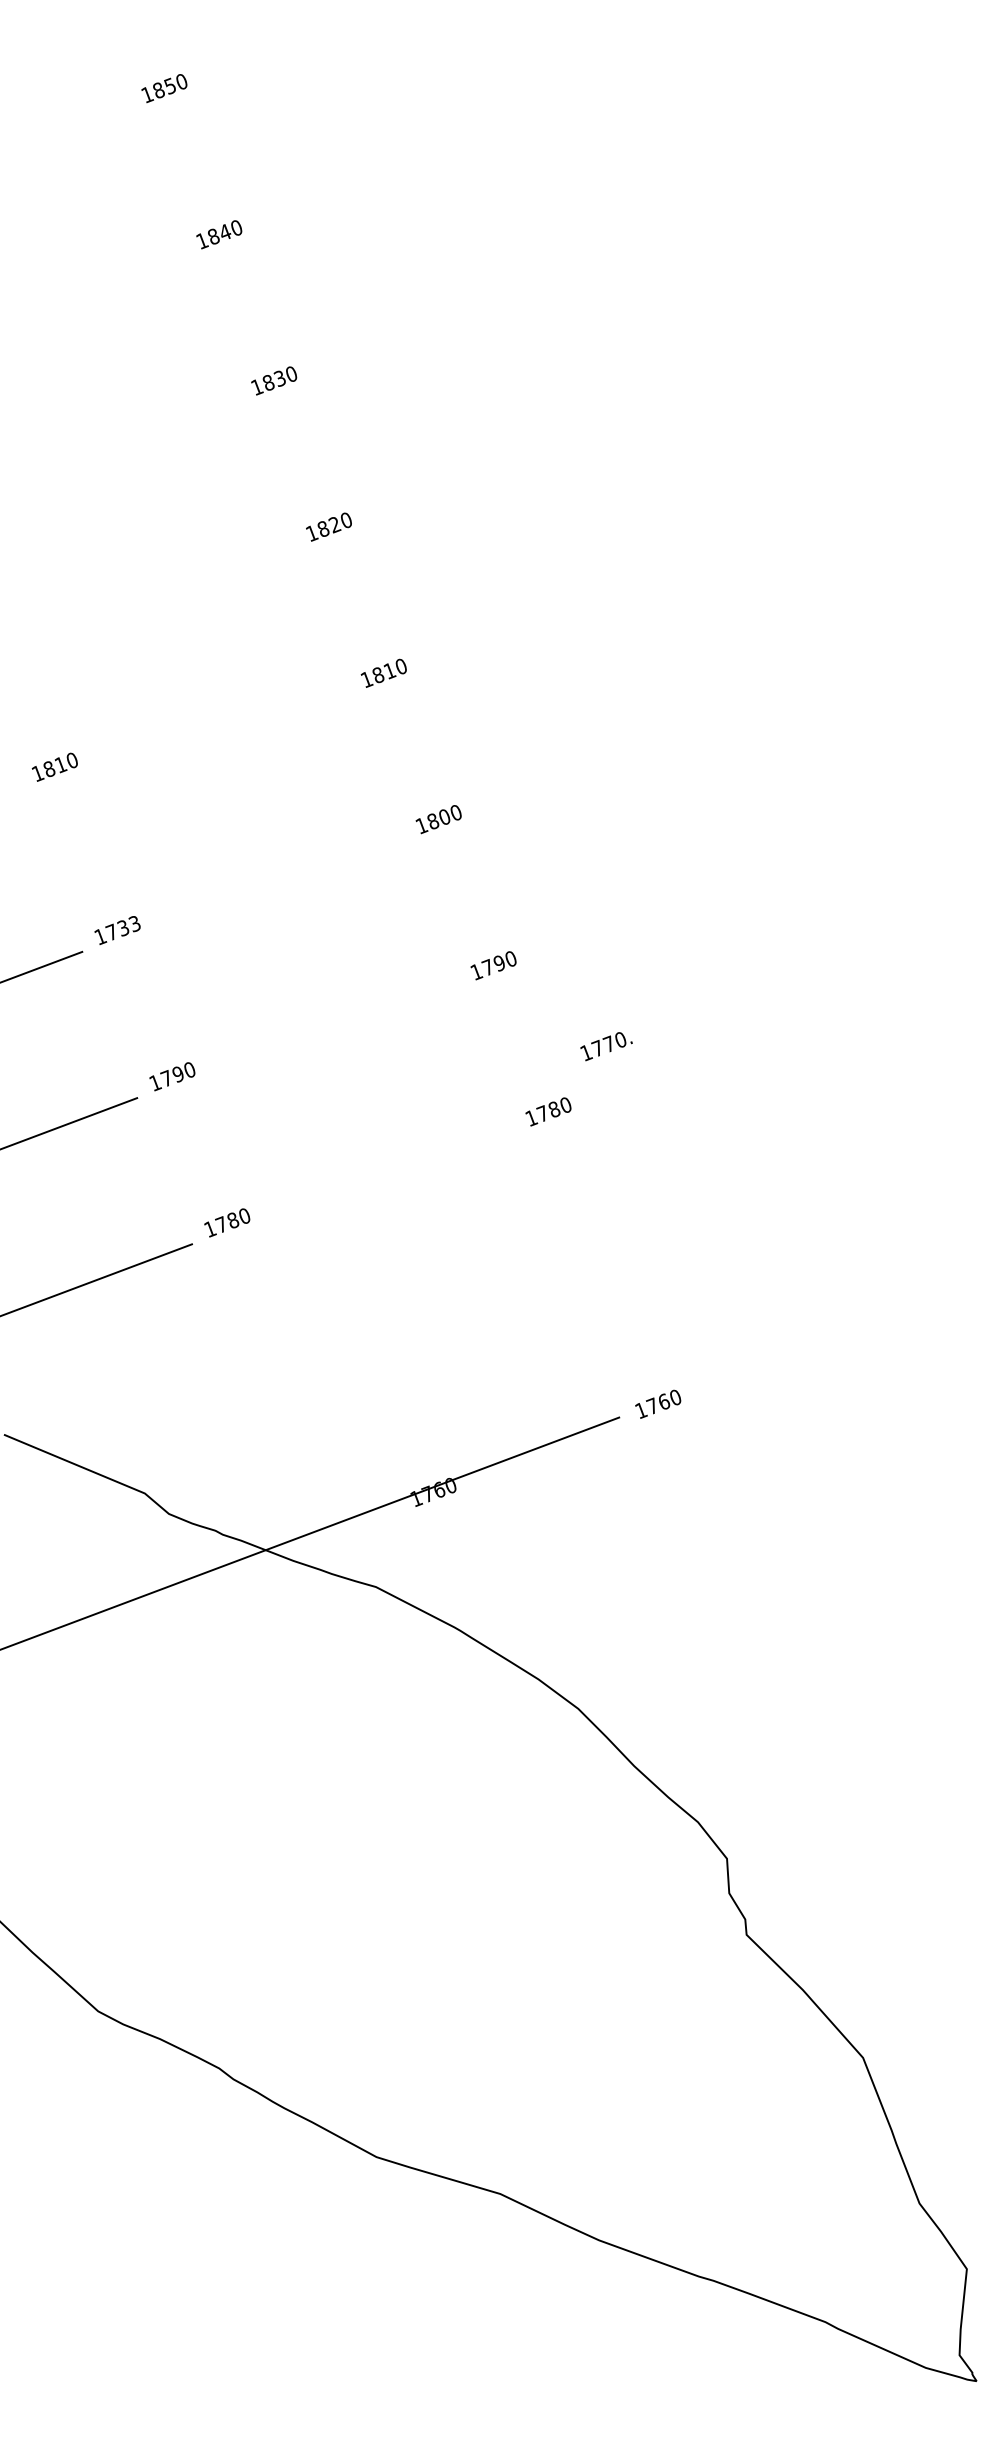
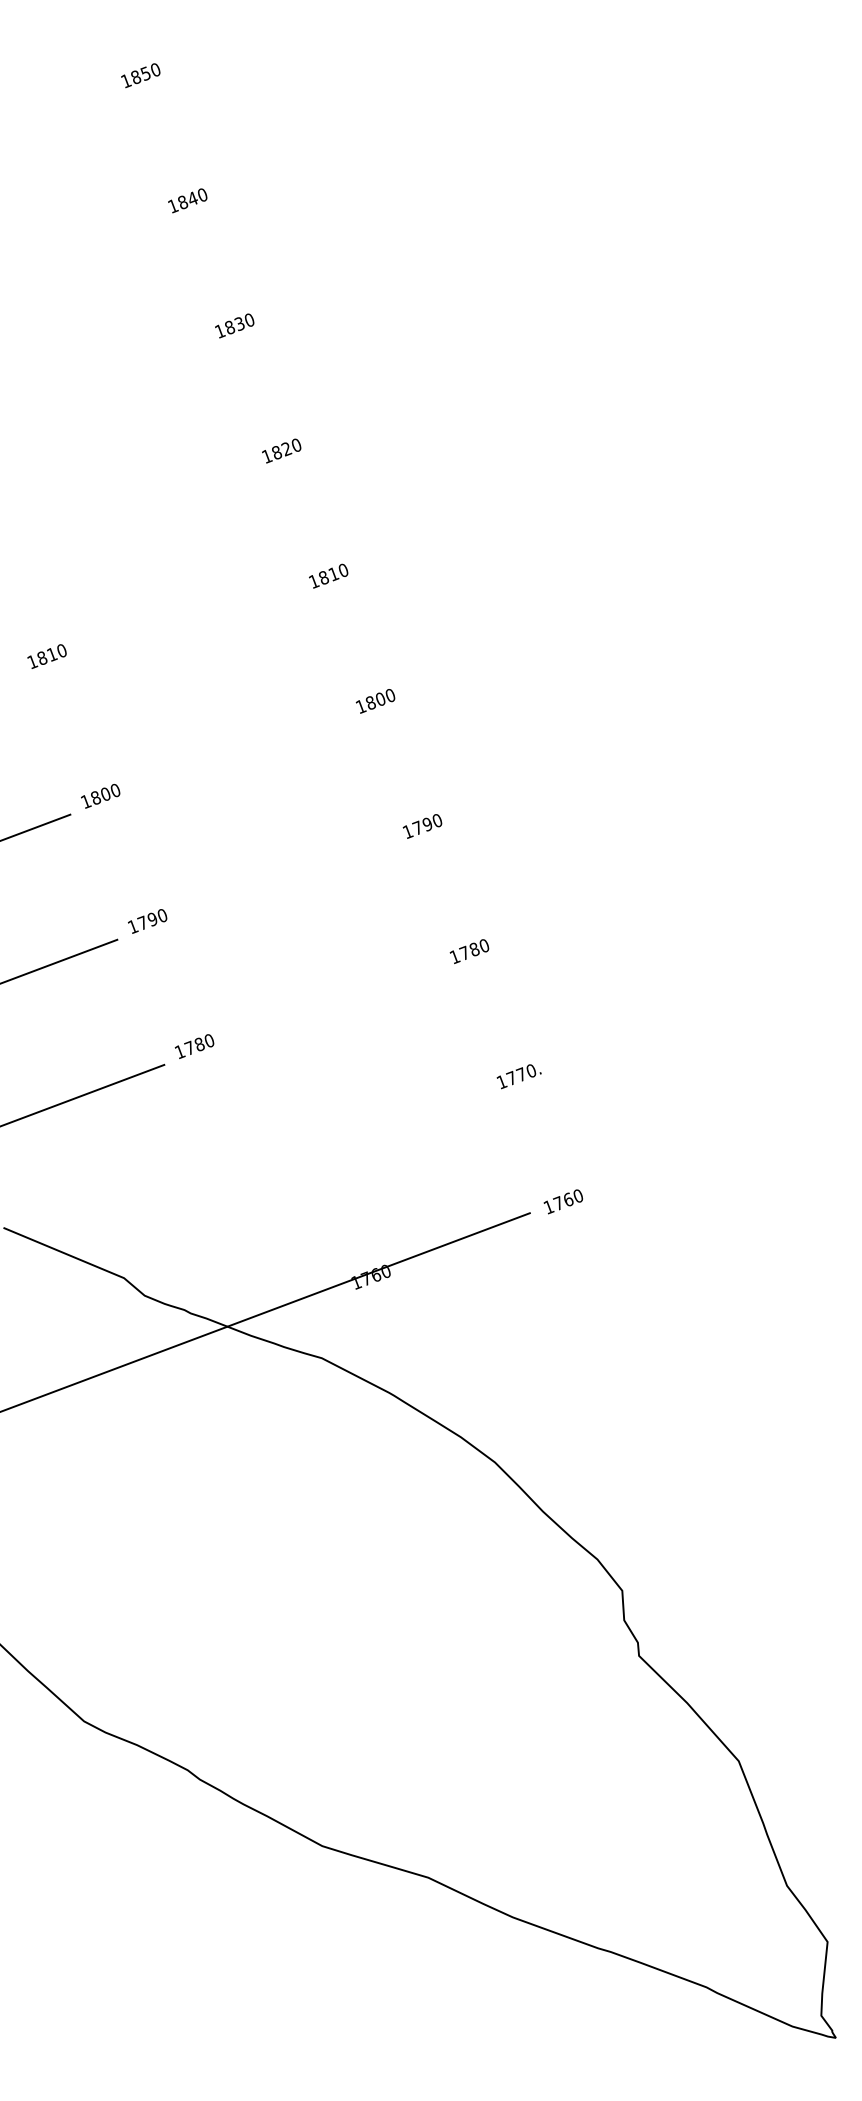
text: (123, 928) -> (105, 794), 1733 -> 1800
text: (605, 1046) -> (518, 1076), moved

